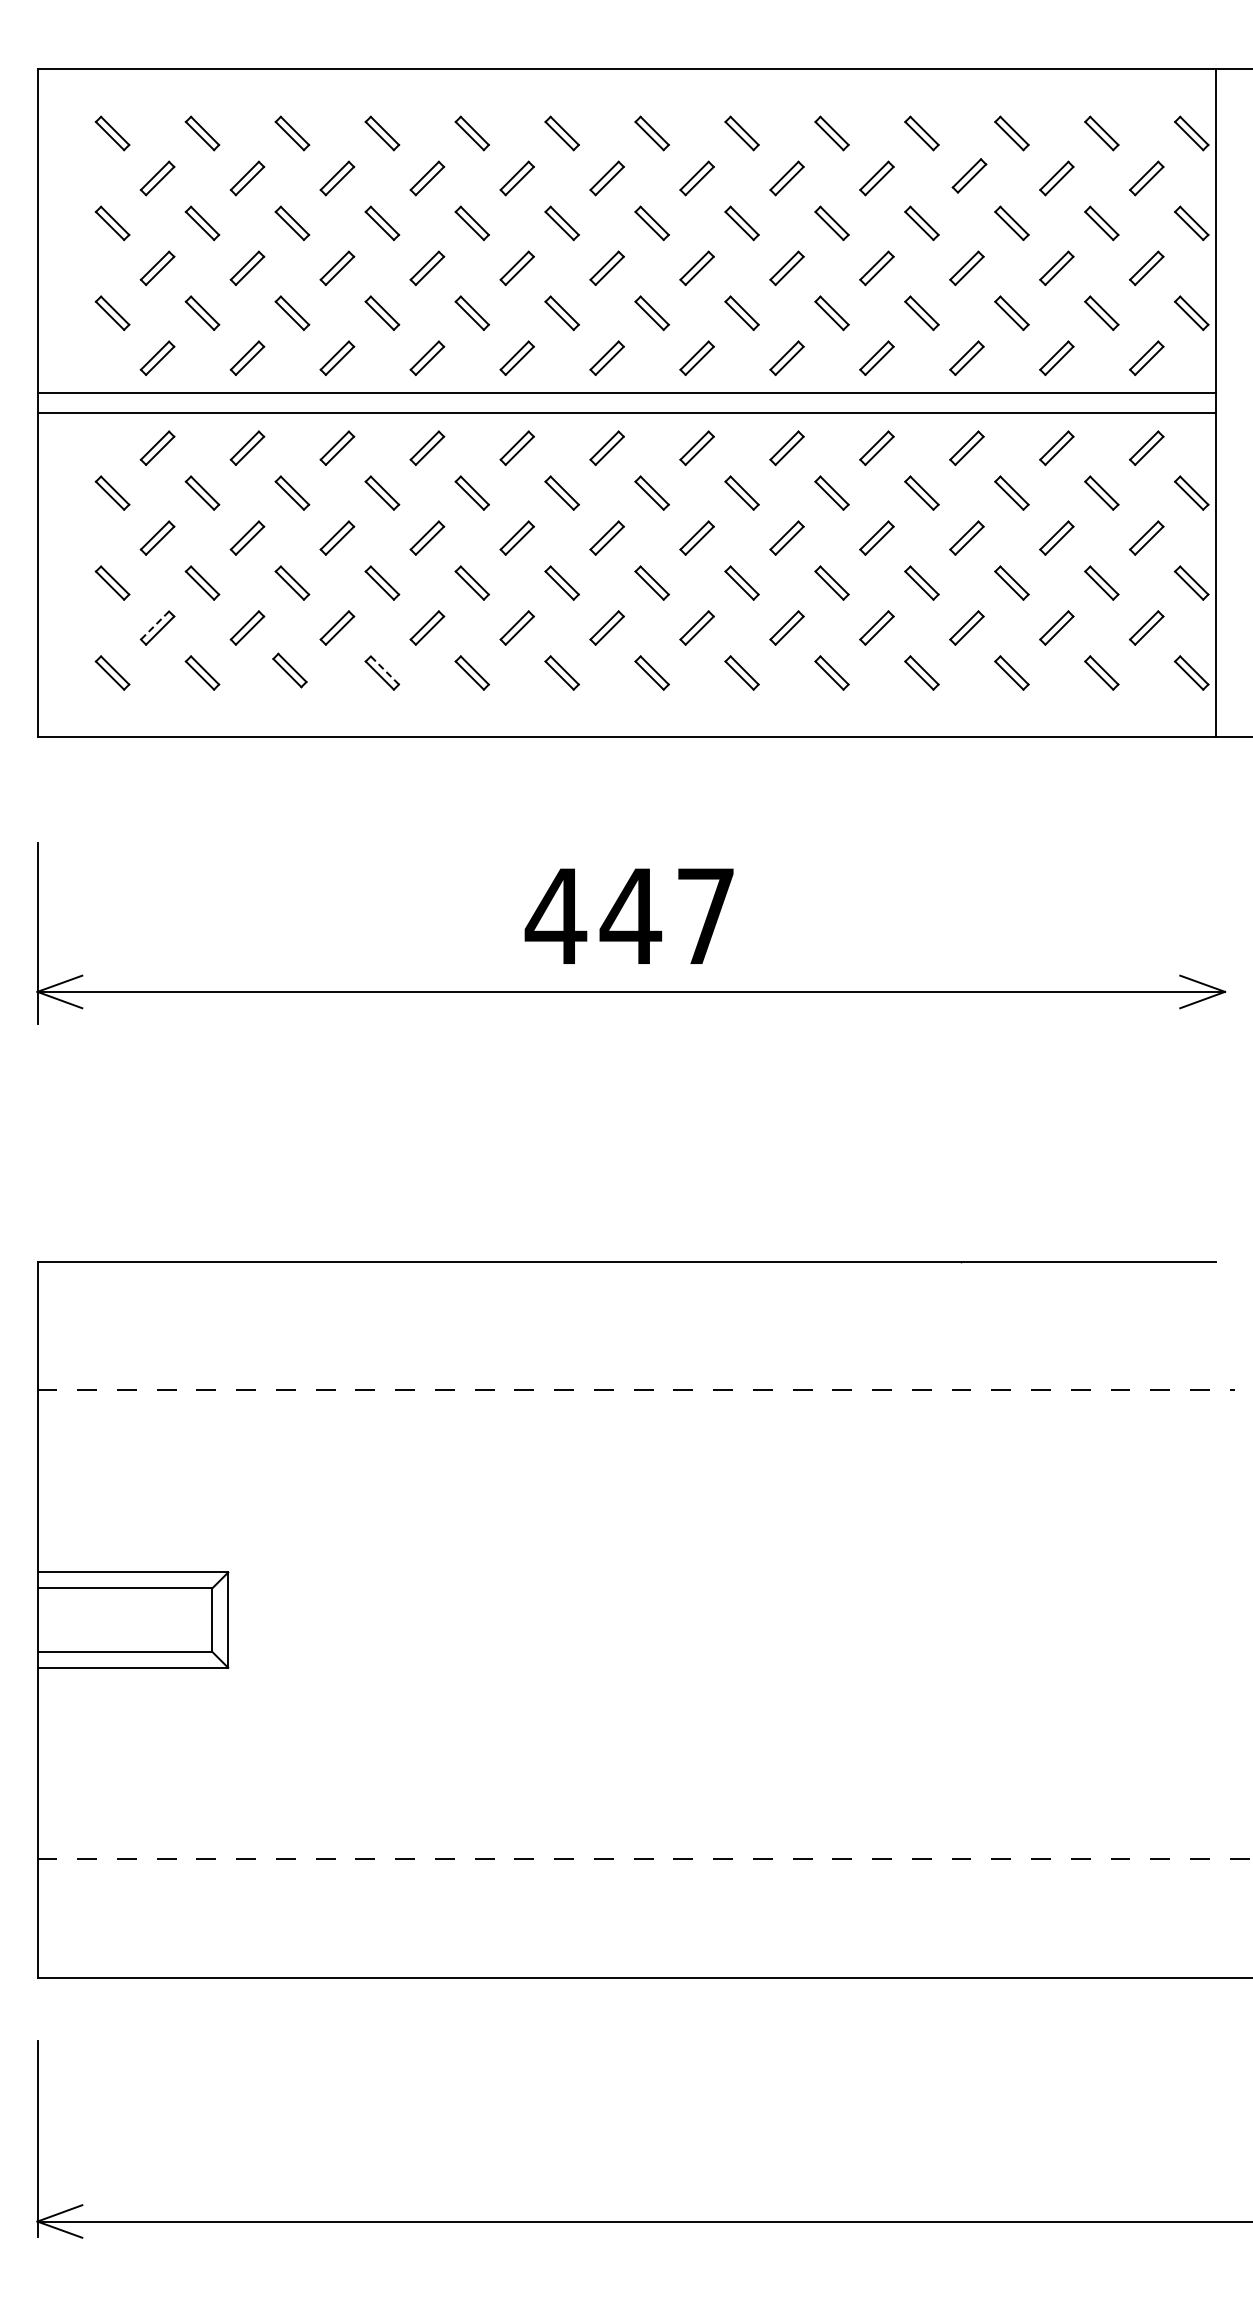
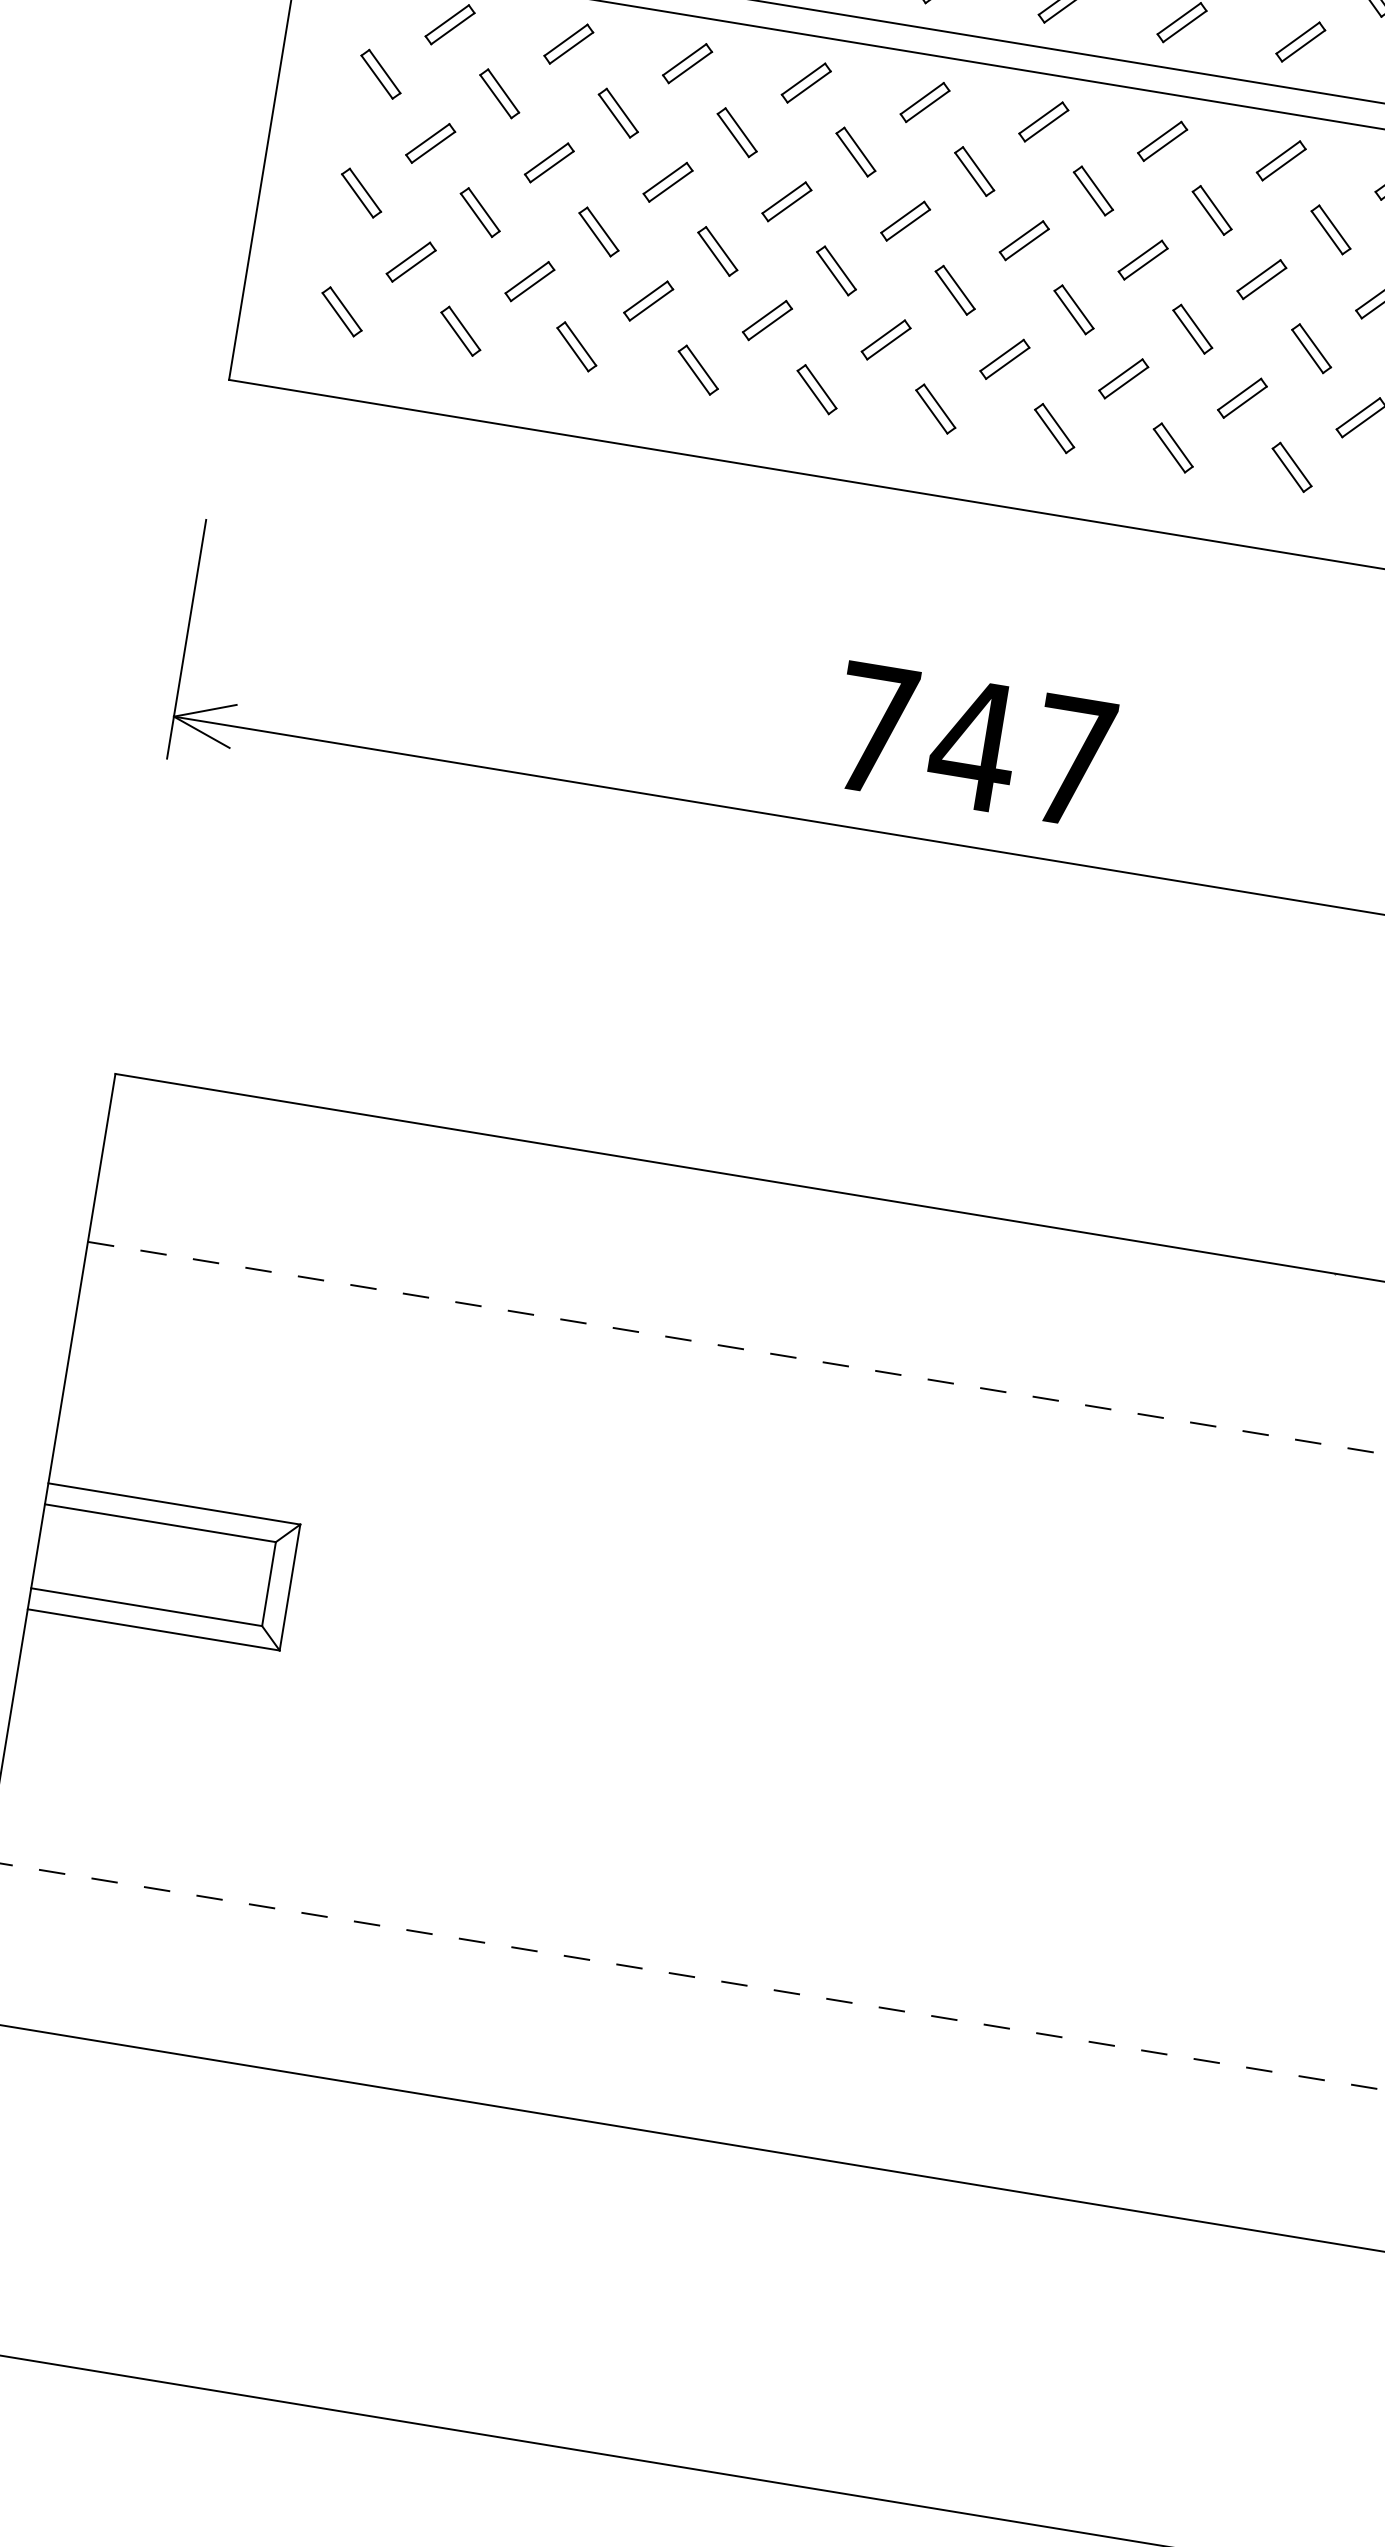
line: (155, 625) -> (409, 258), dashed -> solid
line: (384, 670) -> (701, 367), dashed -> solid
text: (555, 915) -> (874, 727), 447 -> 747

